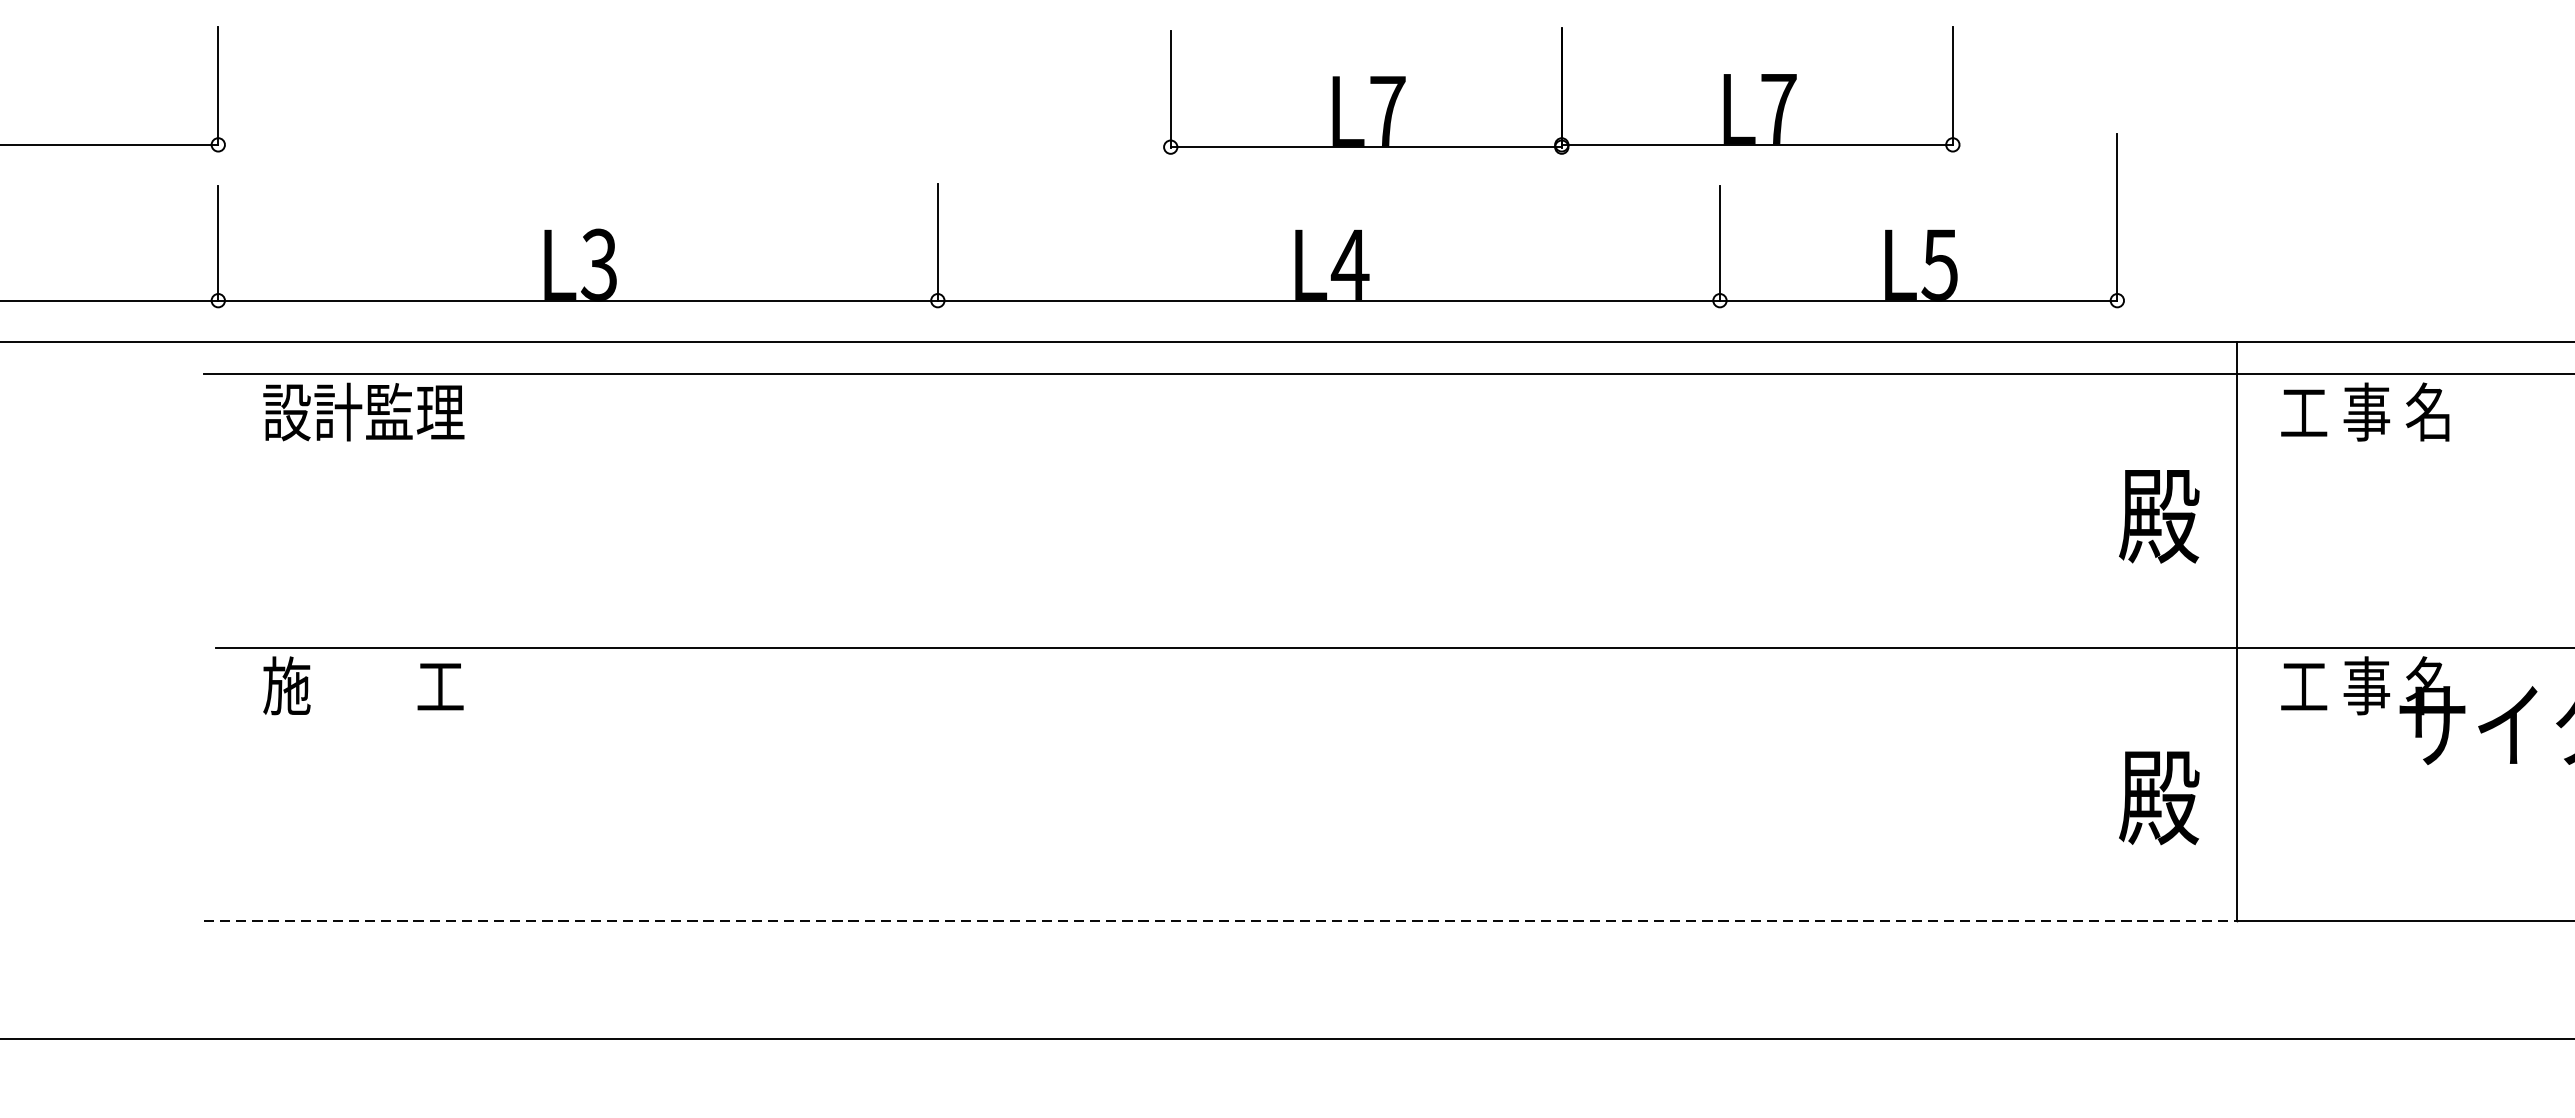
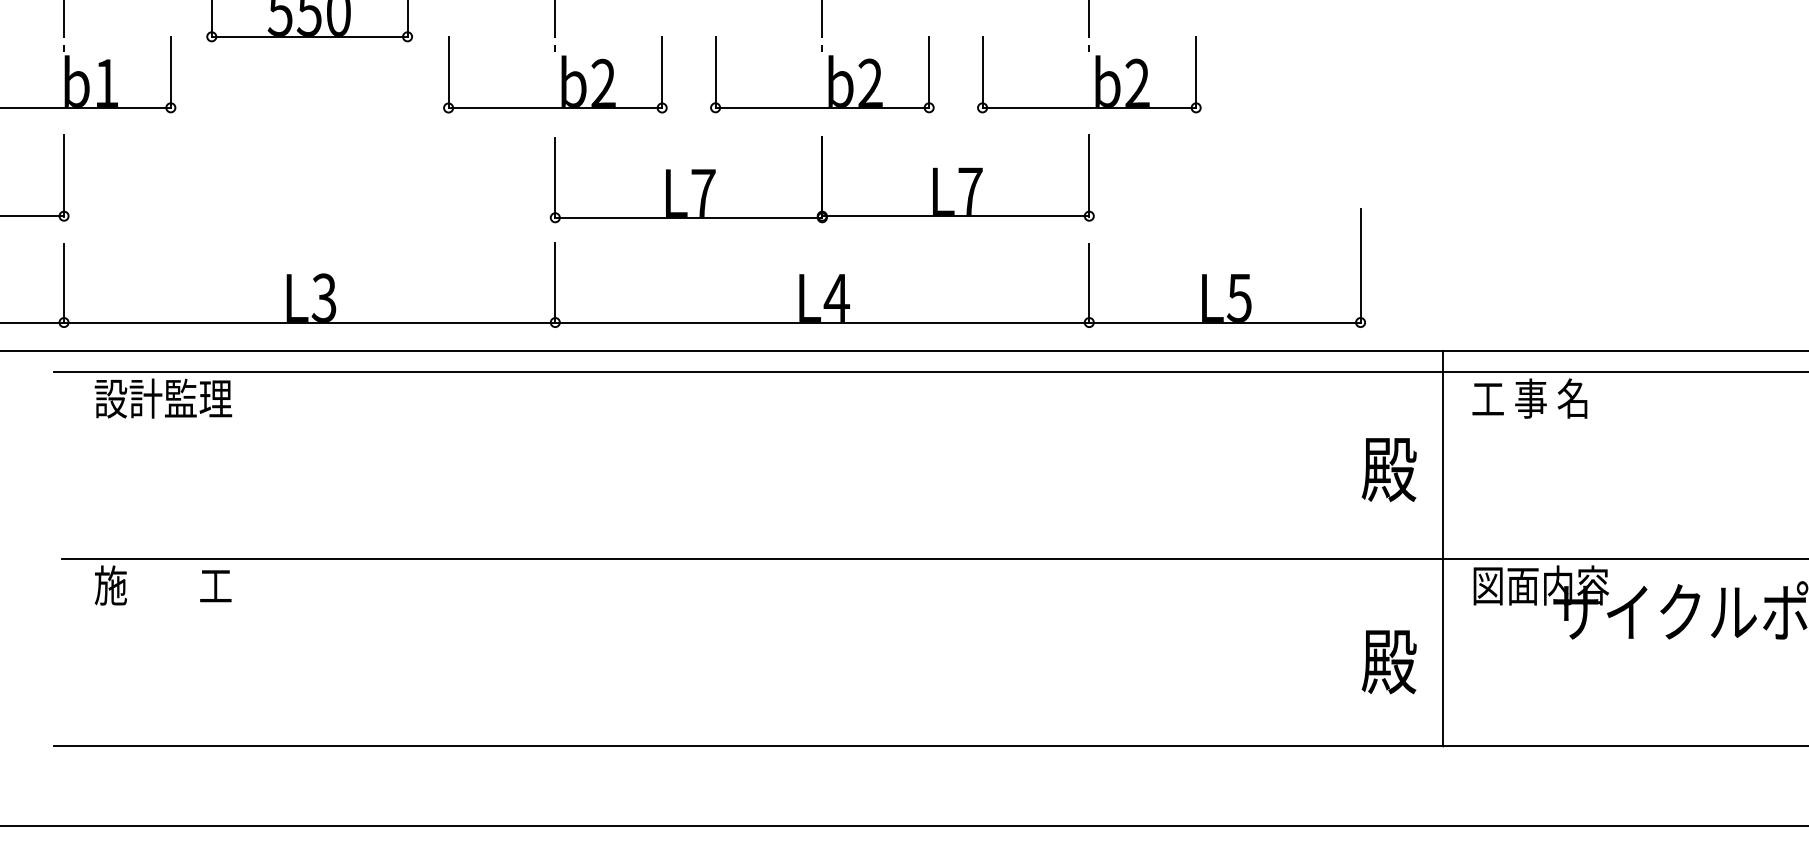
part: (1560, 89) -> (821, 178), moved
text: (2380, 685) -> (1540, 585), 工 事 名 -> 図面内容
line: (1220, 921) -> (748, 746), dashed -> solid

